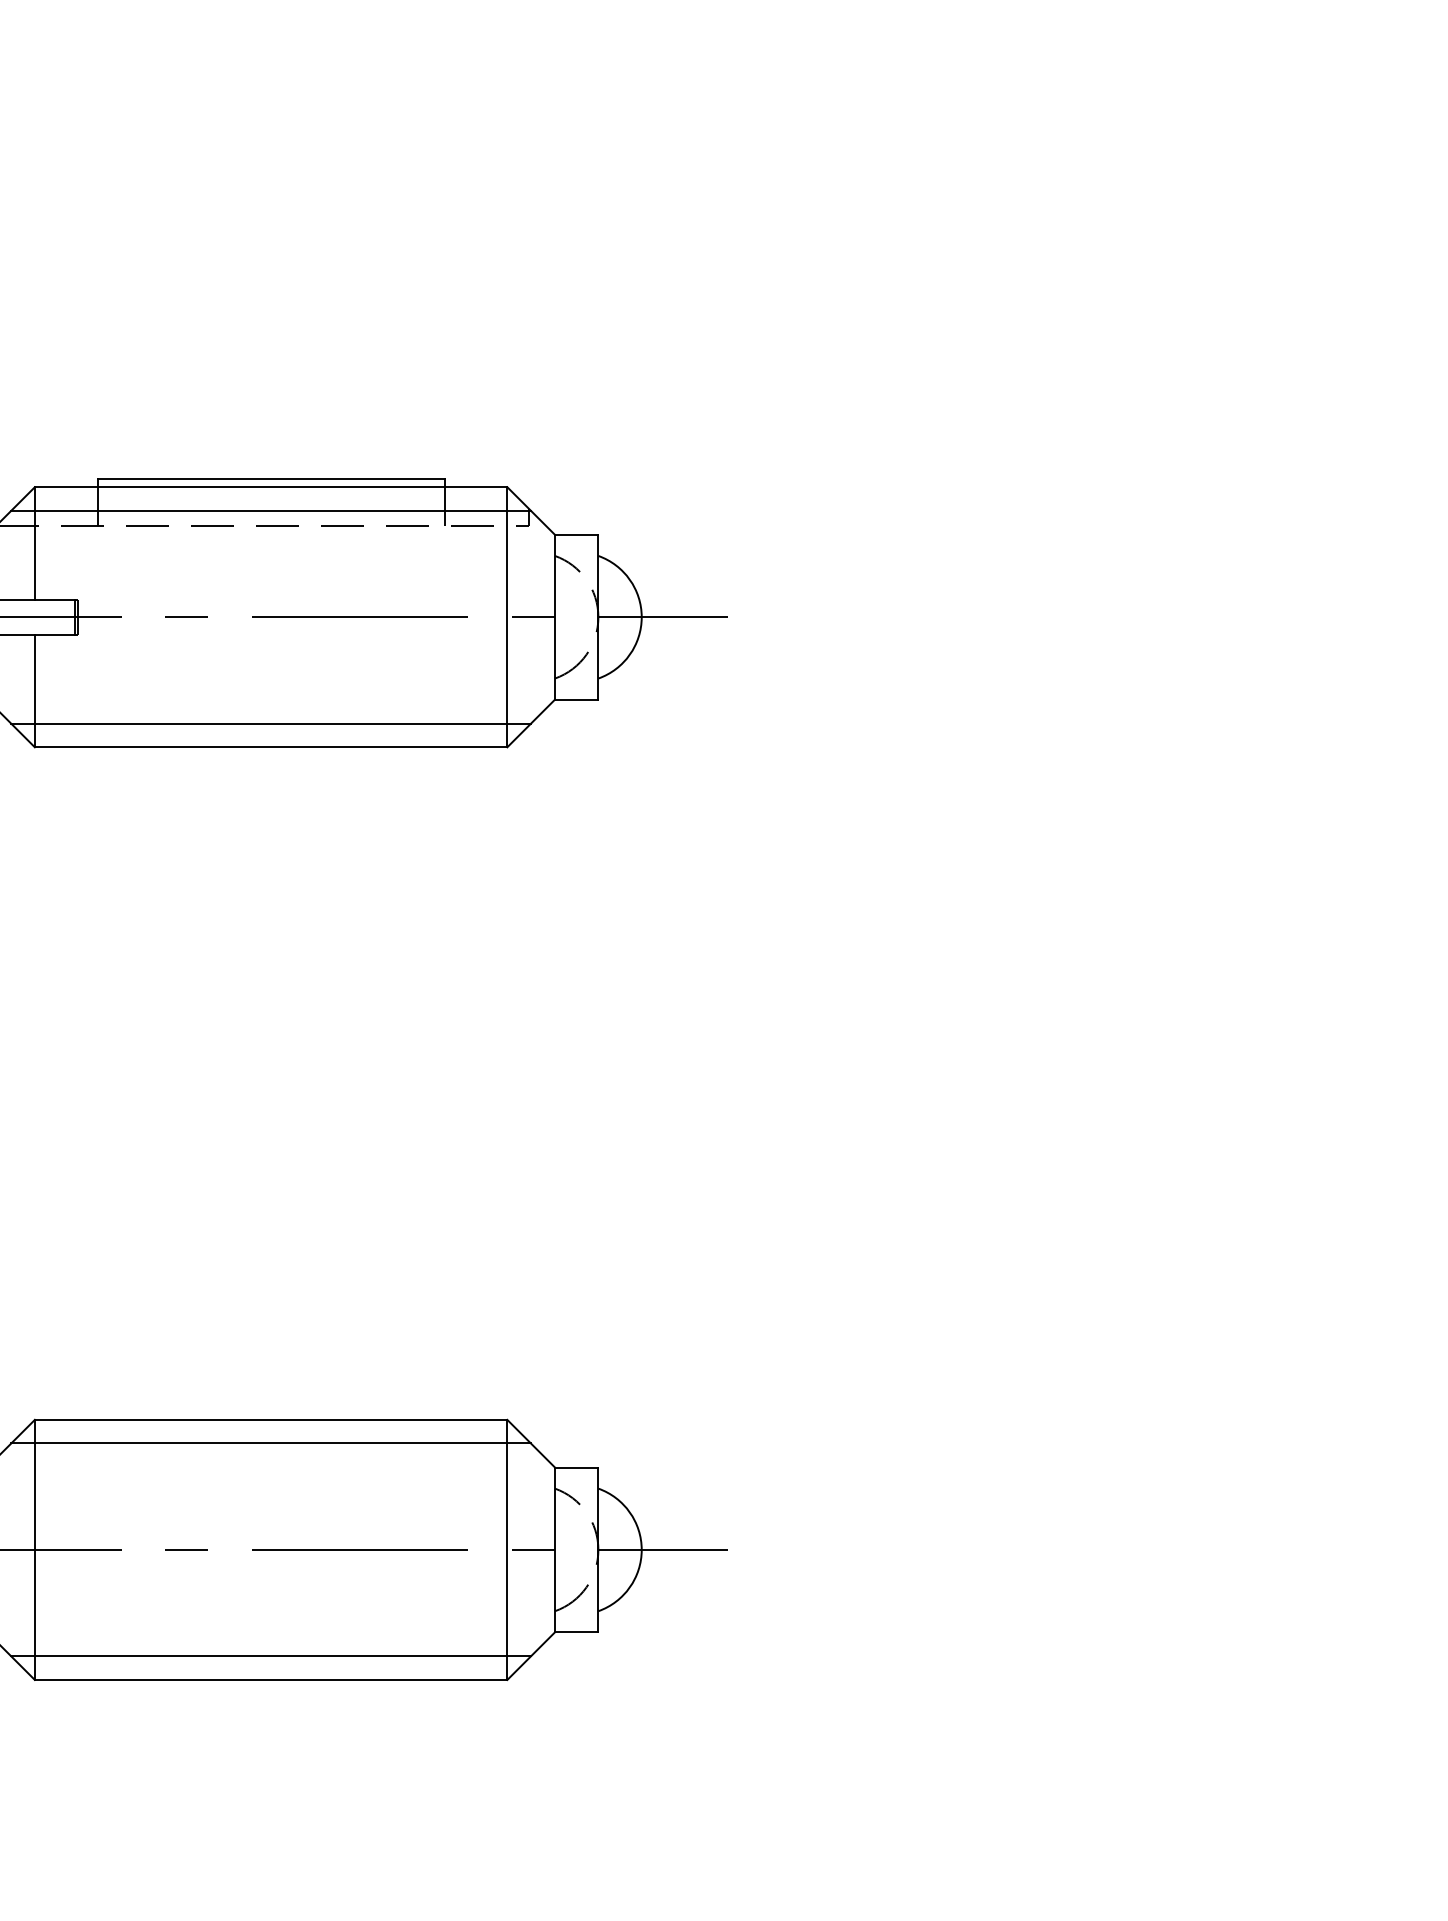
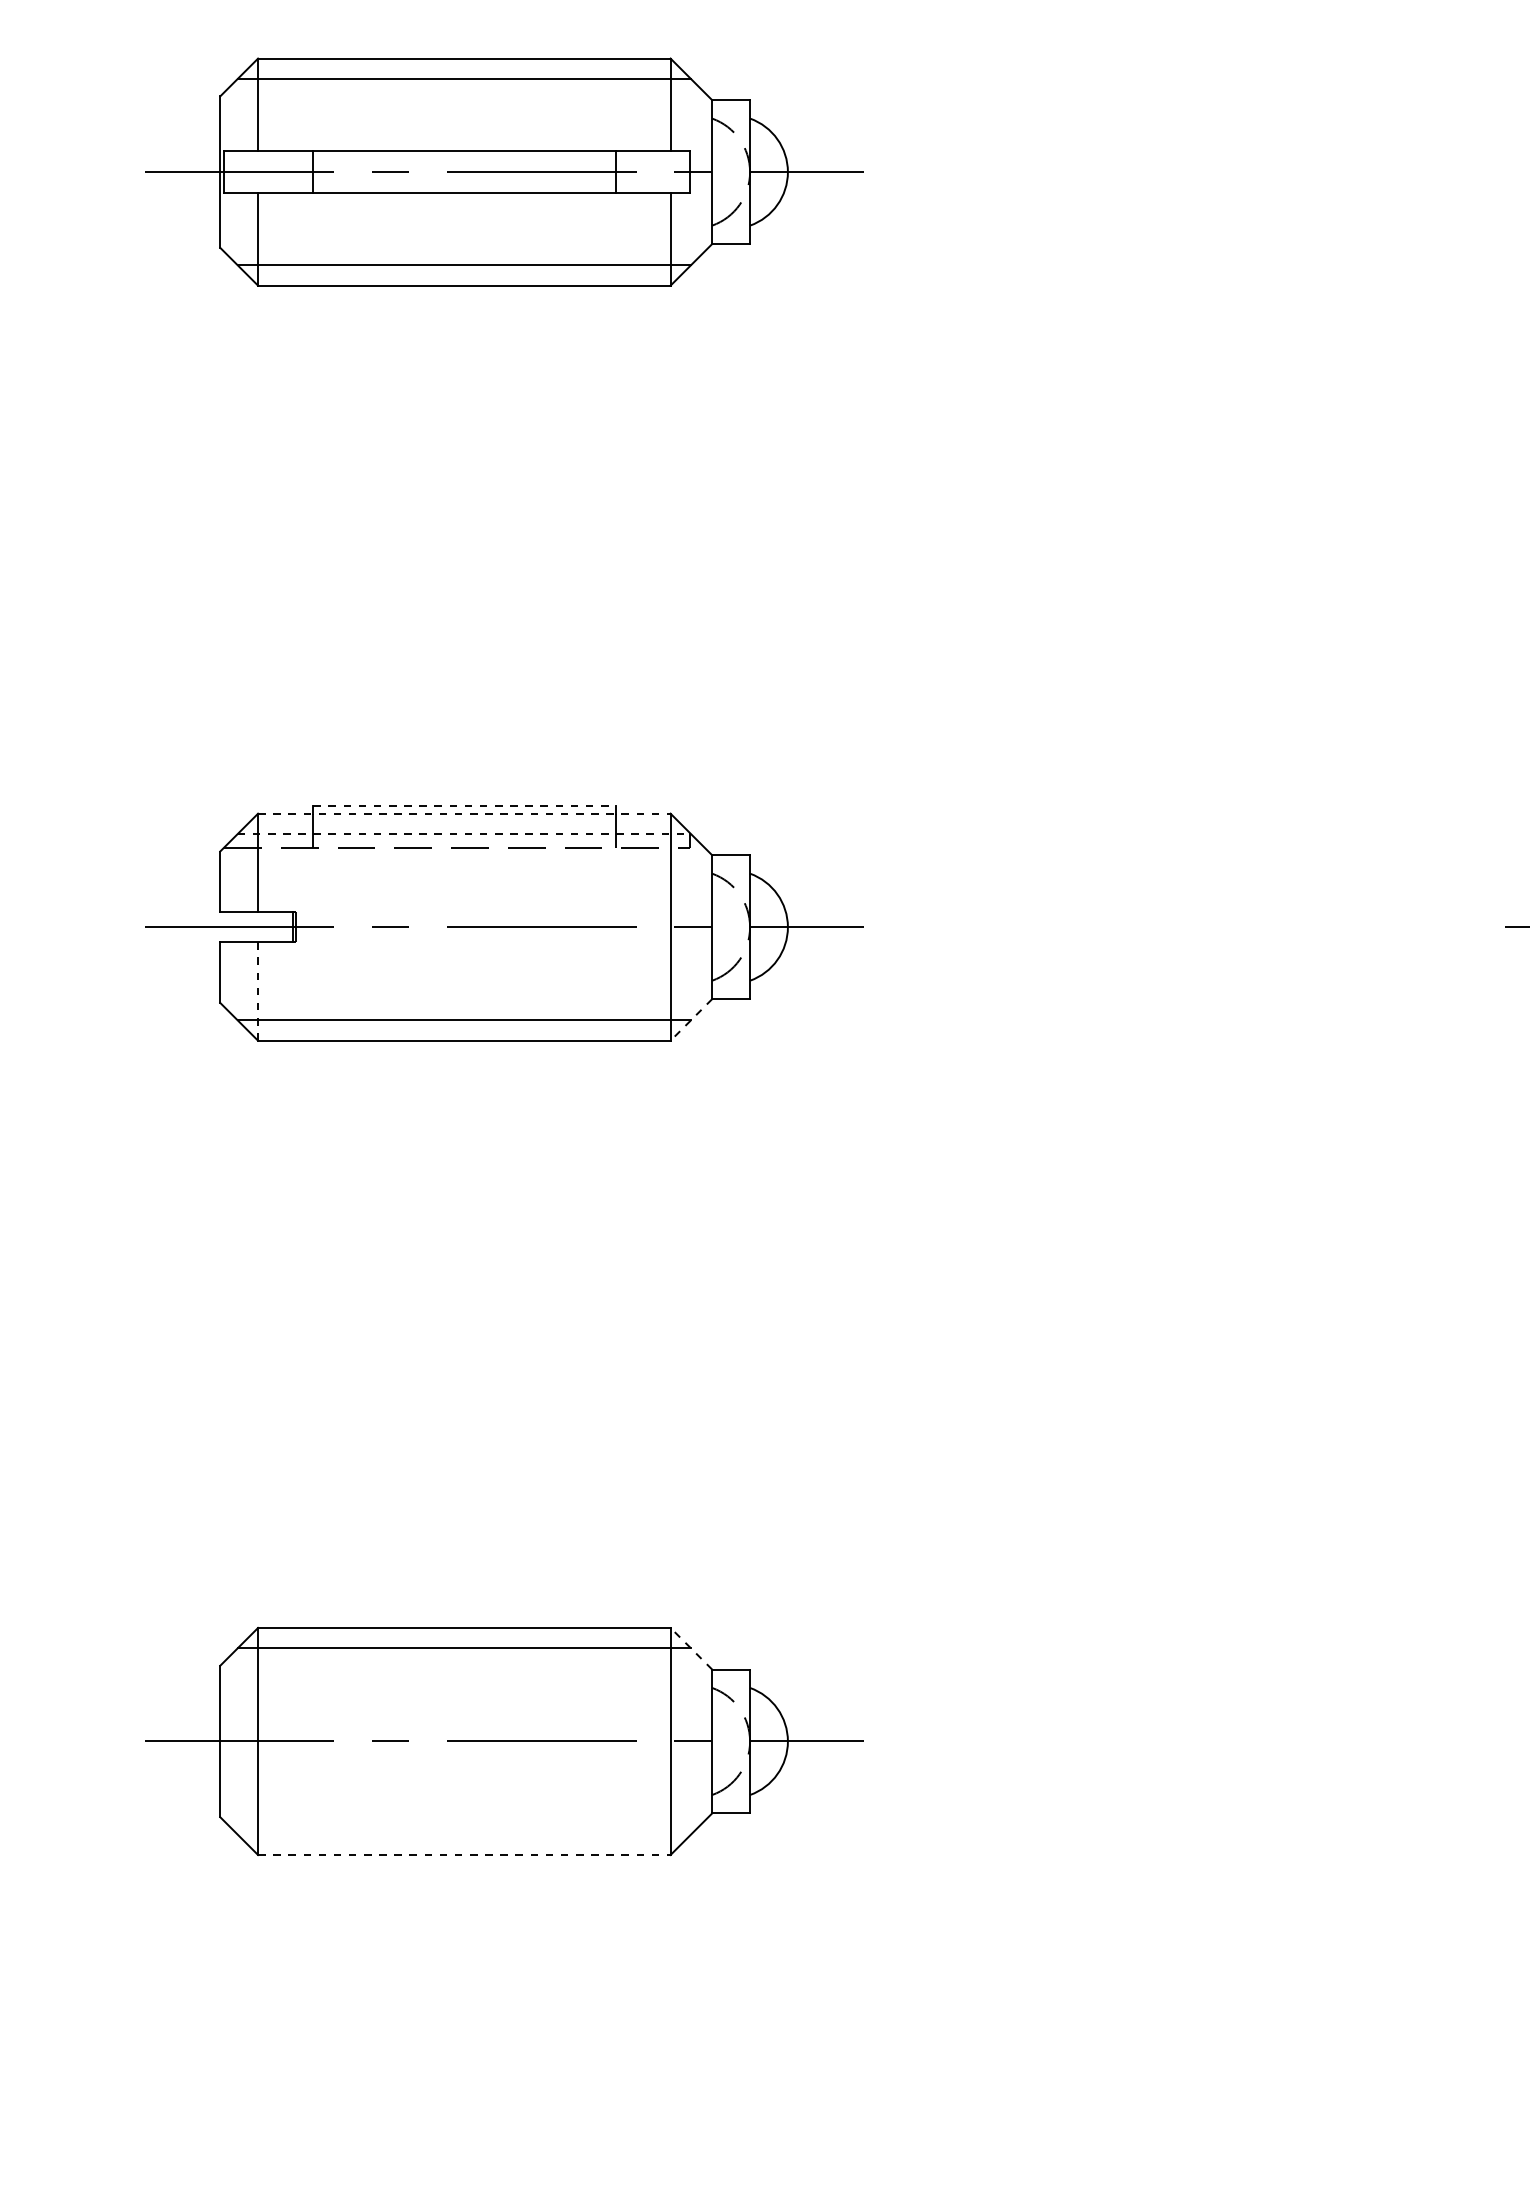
line: (272, 478) -> (465, 806), solid -> dashed
line: (271, 487) -> (464, 813), solid -> dashed
line: (271, 511) -> (464, 834), solid -> dashed
line: (35, 692) -> (258, 992), solid -> dashed
line: (531, 724) -> (691, 1020), solid -> dashed
line: (531, 1443) -> (691, 1648), solid -> dashed
line: (271, 1656) -> (464, 1834), removed
line: (271, 1680) -> (464, 1855), solid -> dashed

